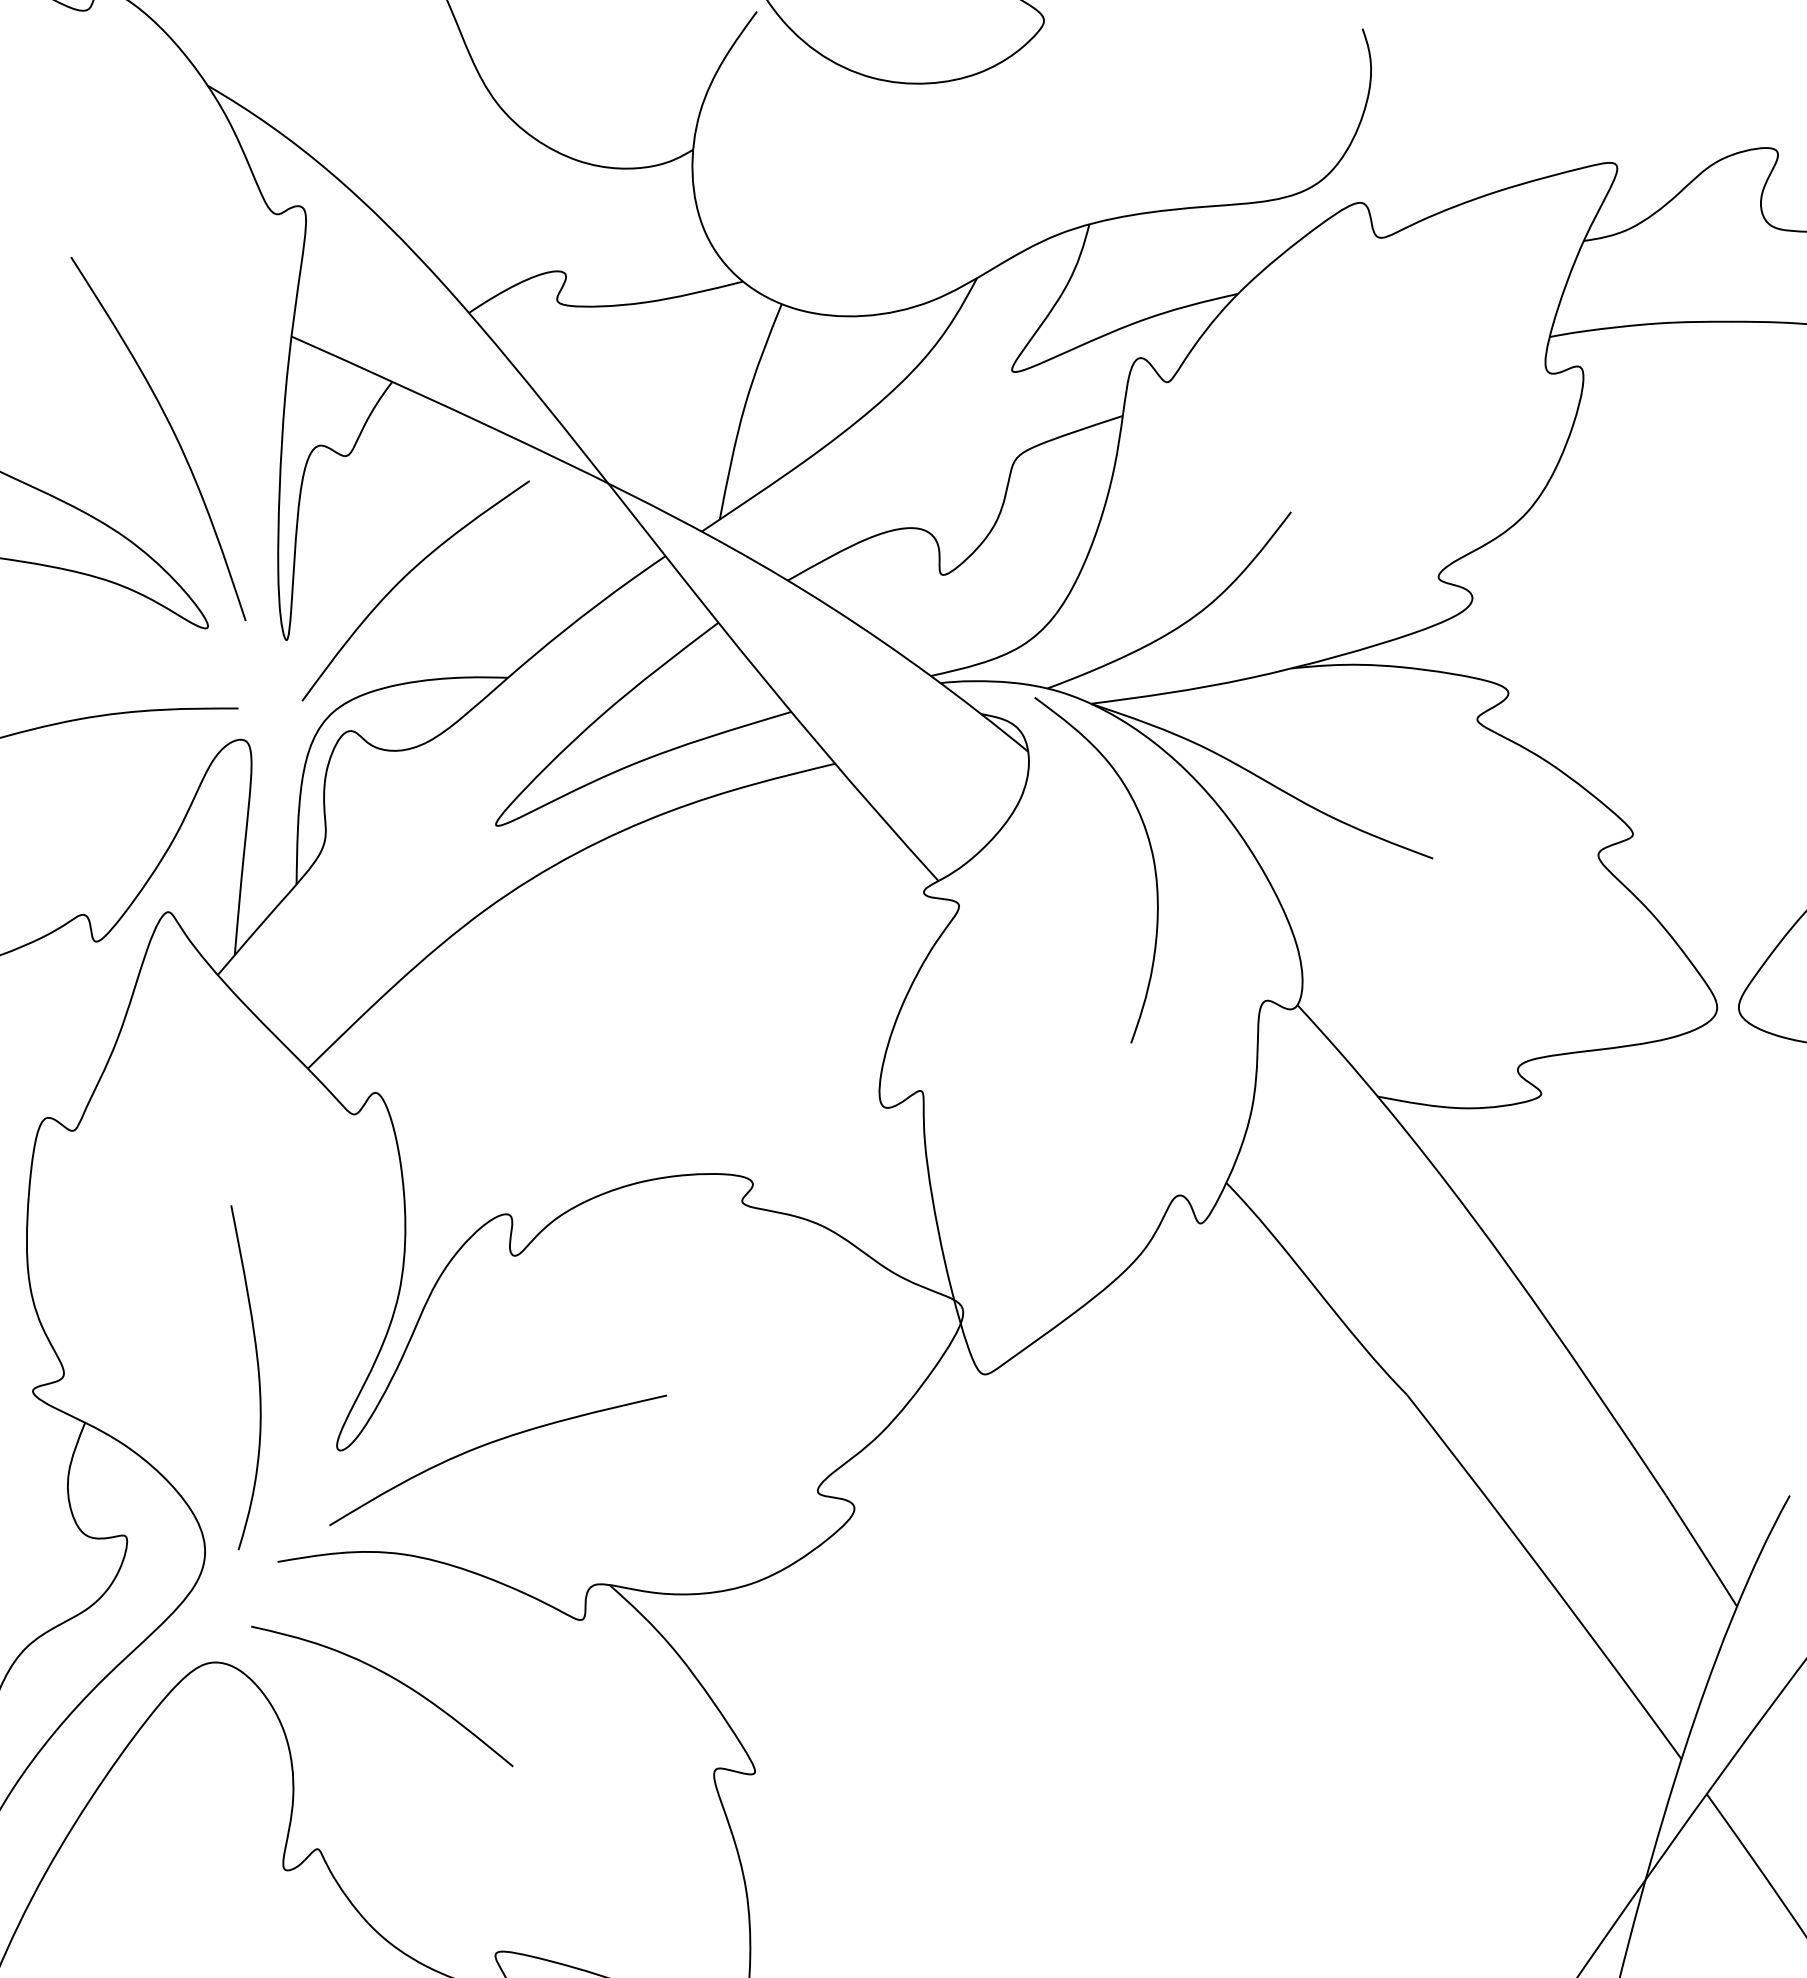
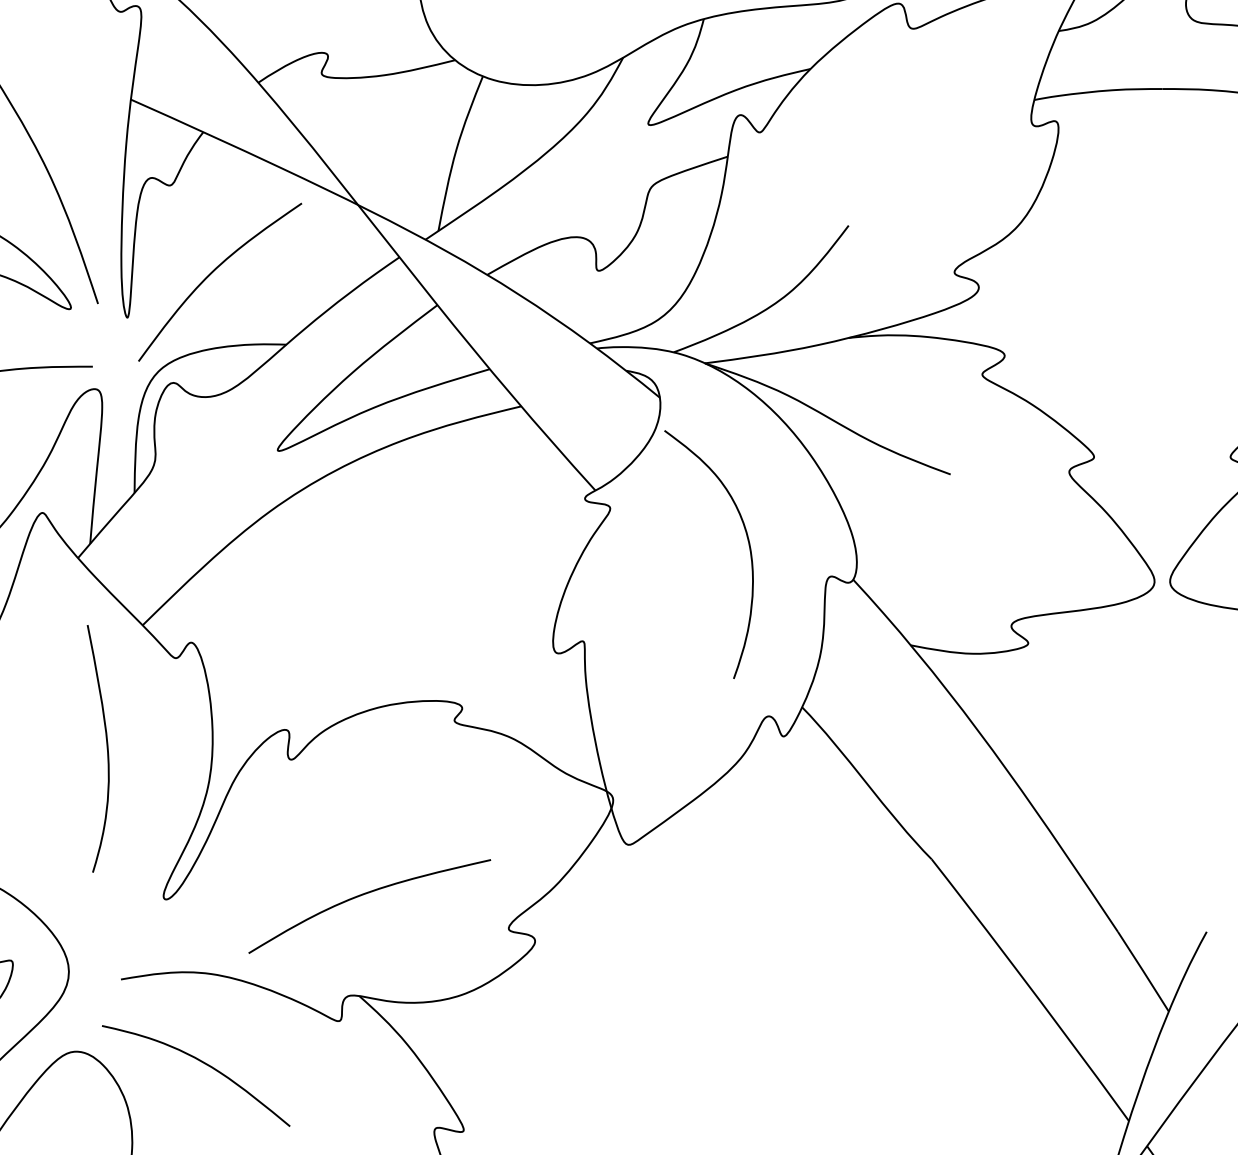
curve: (1152, 859) -> (749, 546), moved
curve: (257, 1372) -> (106, 745), moved
curve: (492, 1443) -> (365, 894), moved

